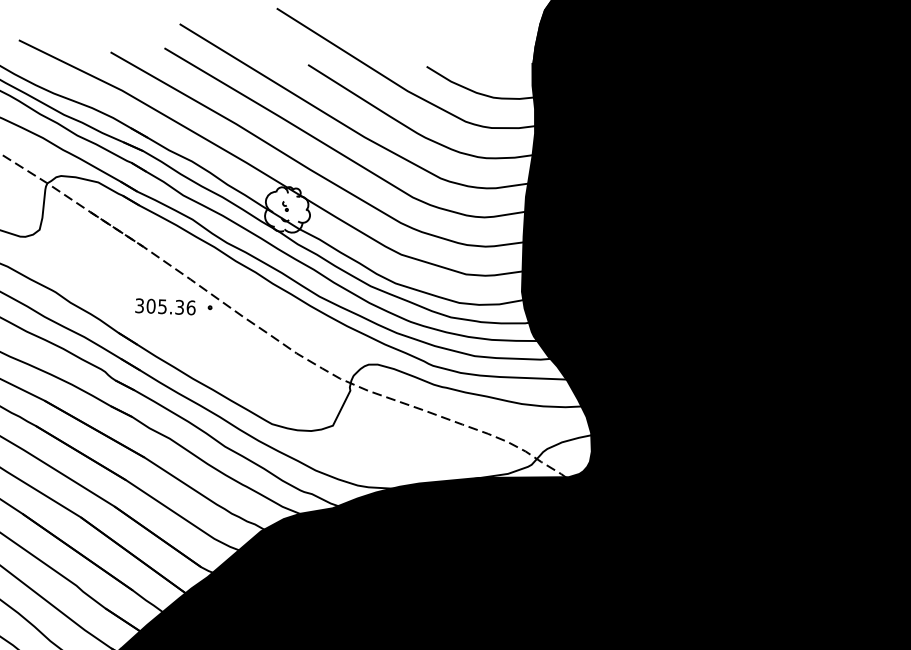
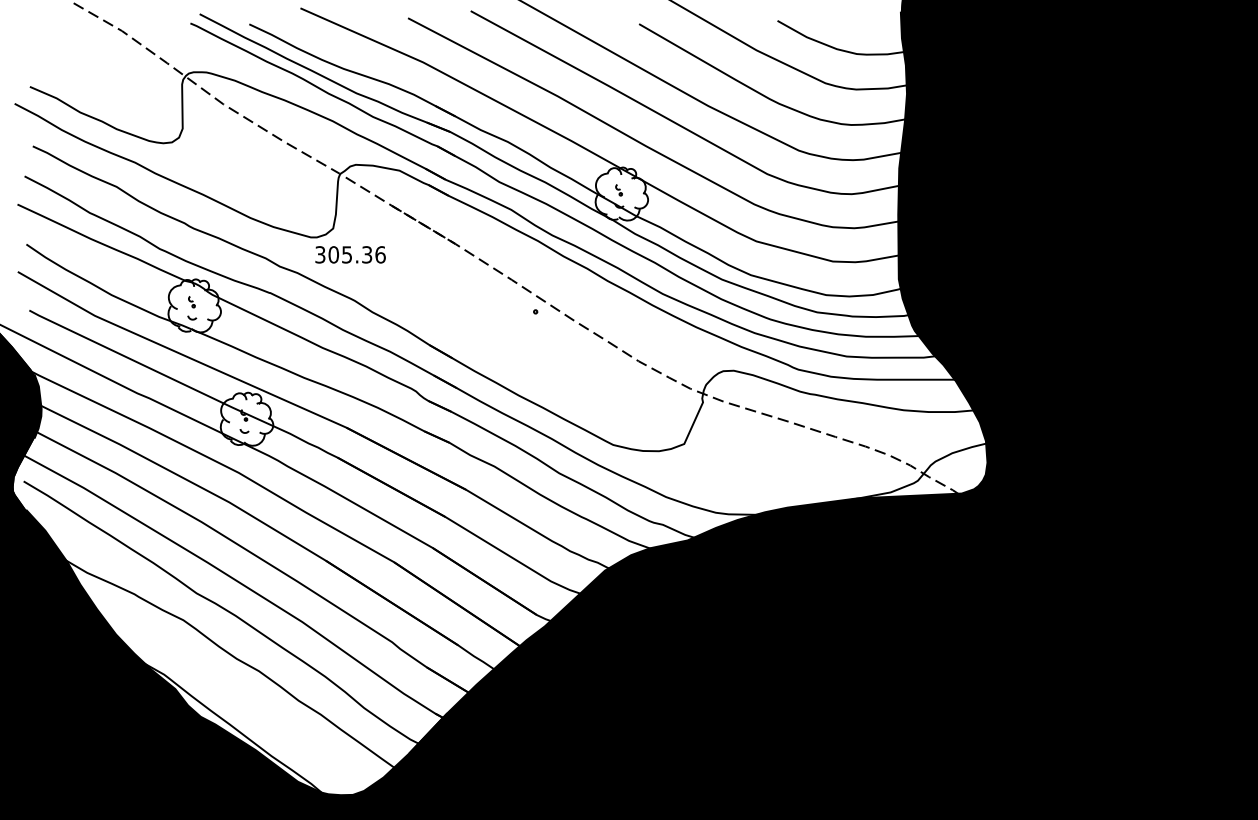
text: (165, 306) -> (350, 254), moved

